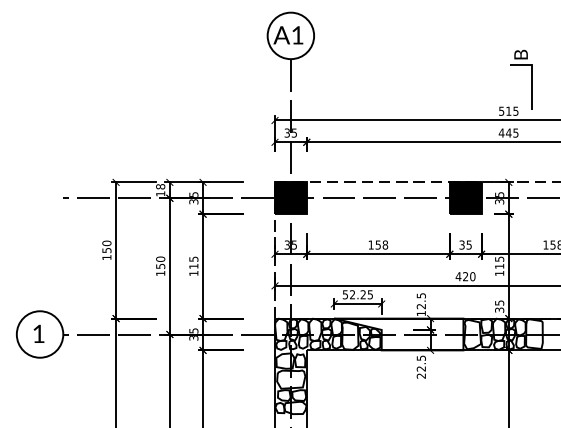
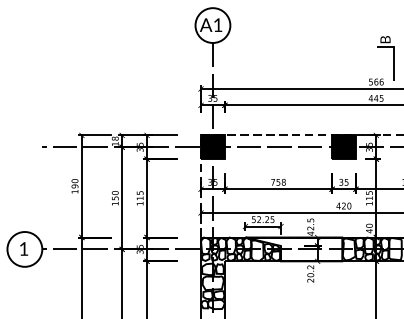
text: (512, 110) -> (379, 81), 515 -> 566
text: (370, 244) -> (272, 181), 158 -> 758
text: (106, 250) -> (74, 186), 150 -> 190
text: (499, 306) -> (369, 228), 35 -> 40
text: (420, 313) -> (310, 233), 12.5 -> 42.5
text: (420, 363) -> (310, 271), 22.5 -> 20.2

